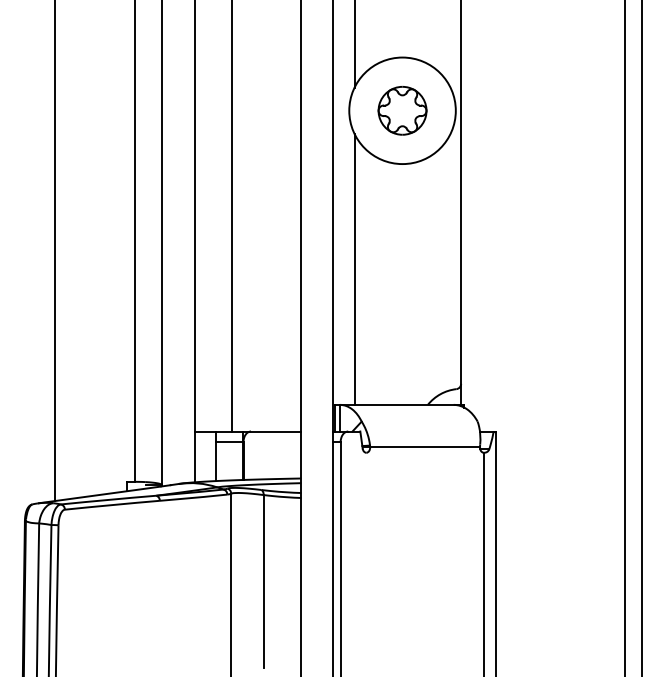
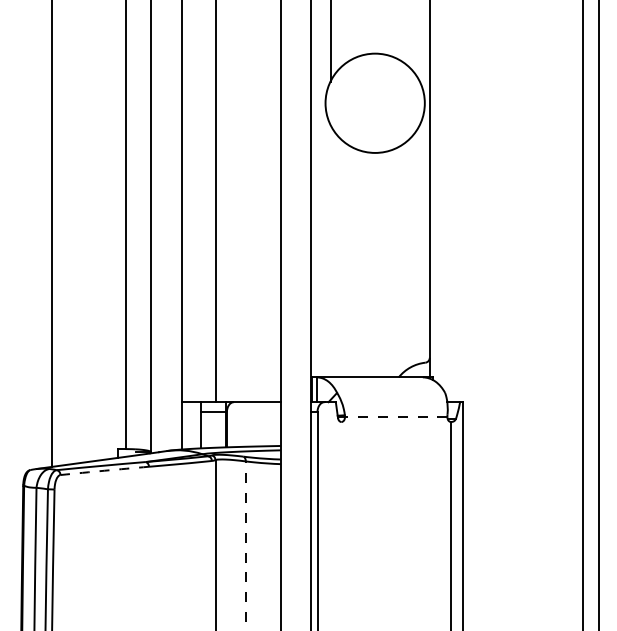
part: (402, 110) -> (375, 103), removed
line: (354, 269) -> (330, 251), removed
line: (421, 447) -> (392, 417), solid -> dashed
arc: (112, 505) -> (104, 471), solid -> dashed
line: (263, 580) -> (245, 541), solid -> dashed

